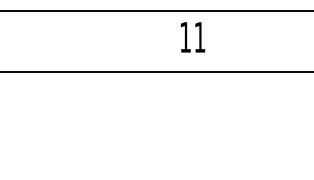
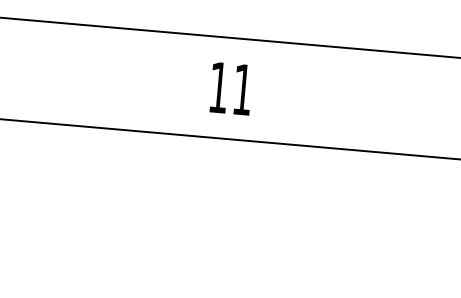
text: (193, 37) -> (232, 89), moved

